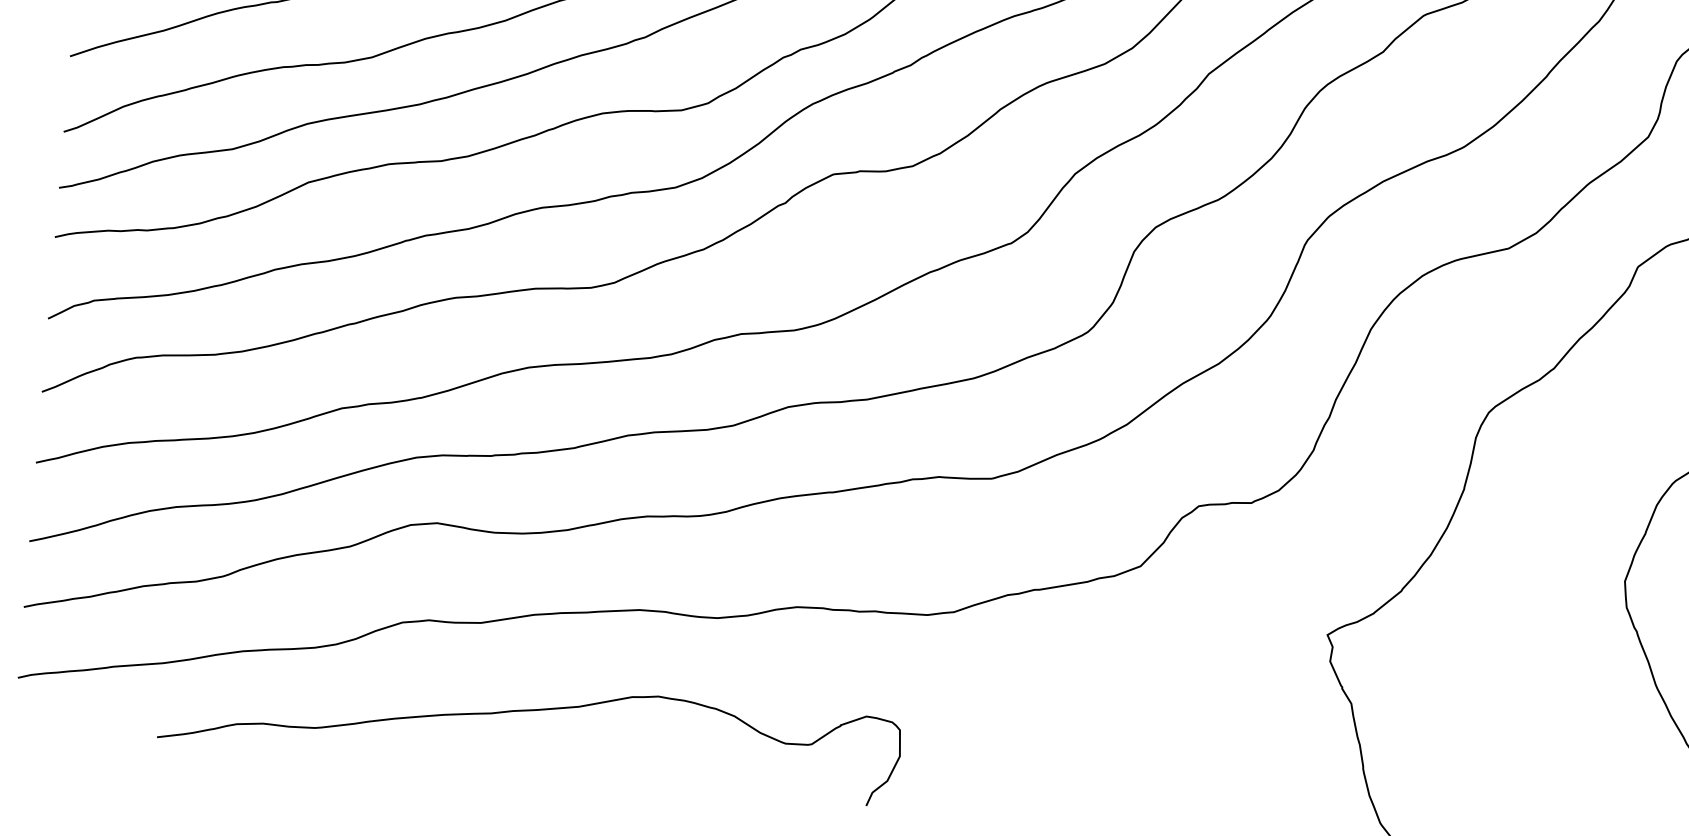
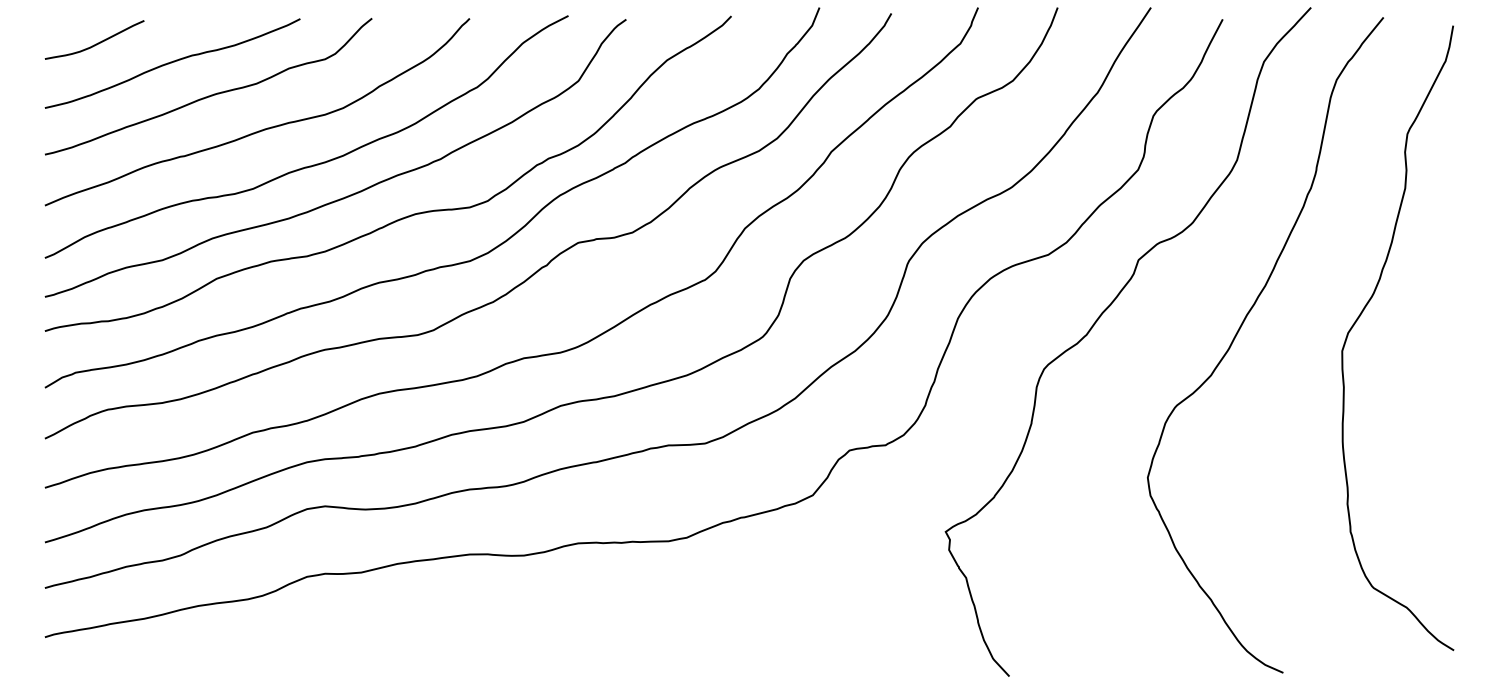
curve: (527, 712) -> (398, 631), removed

